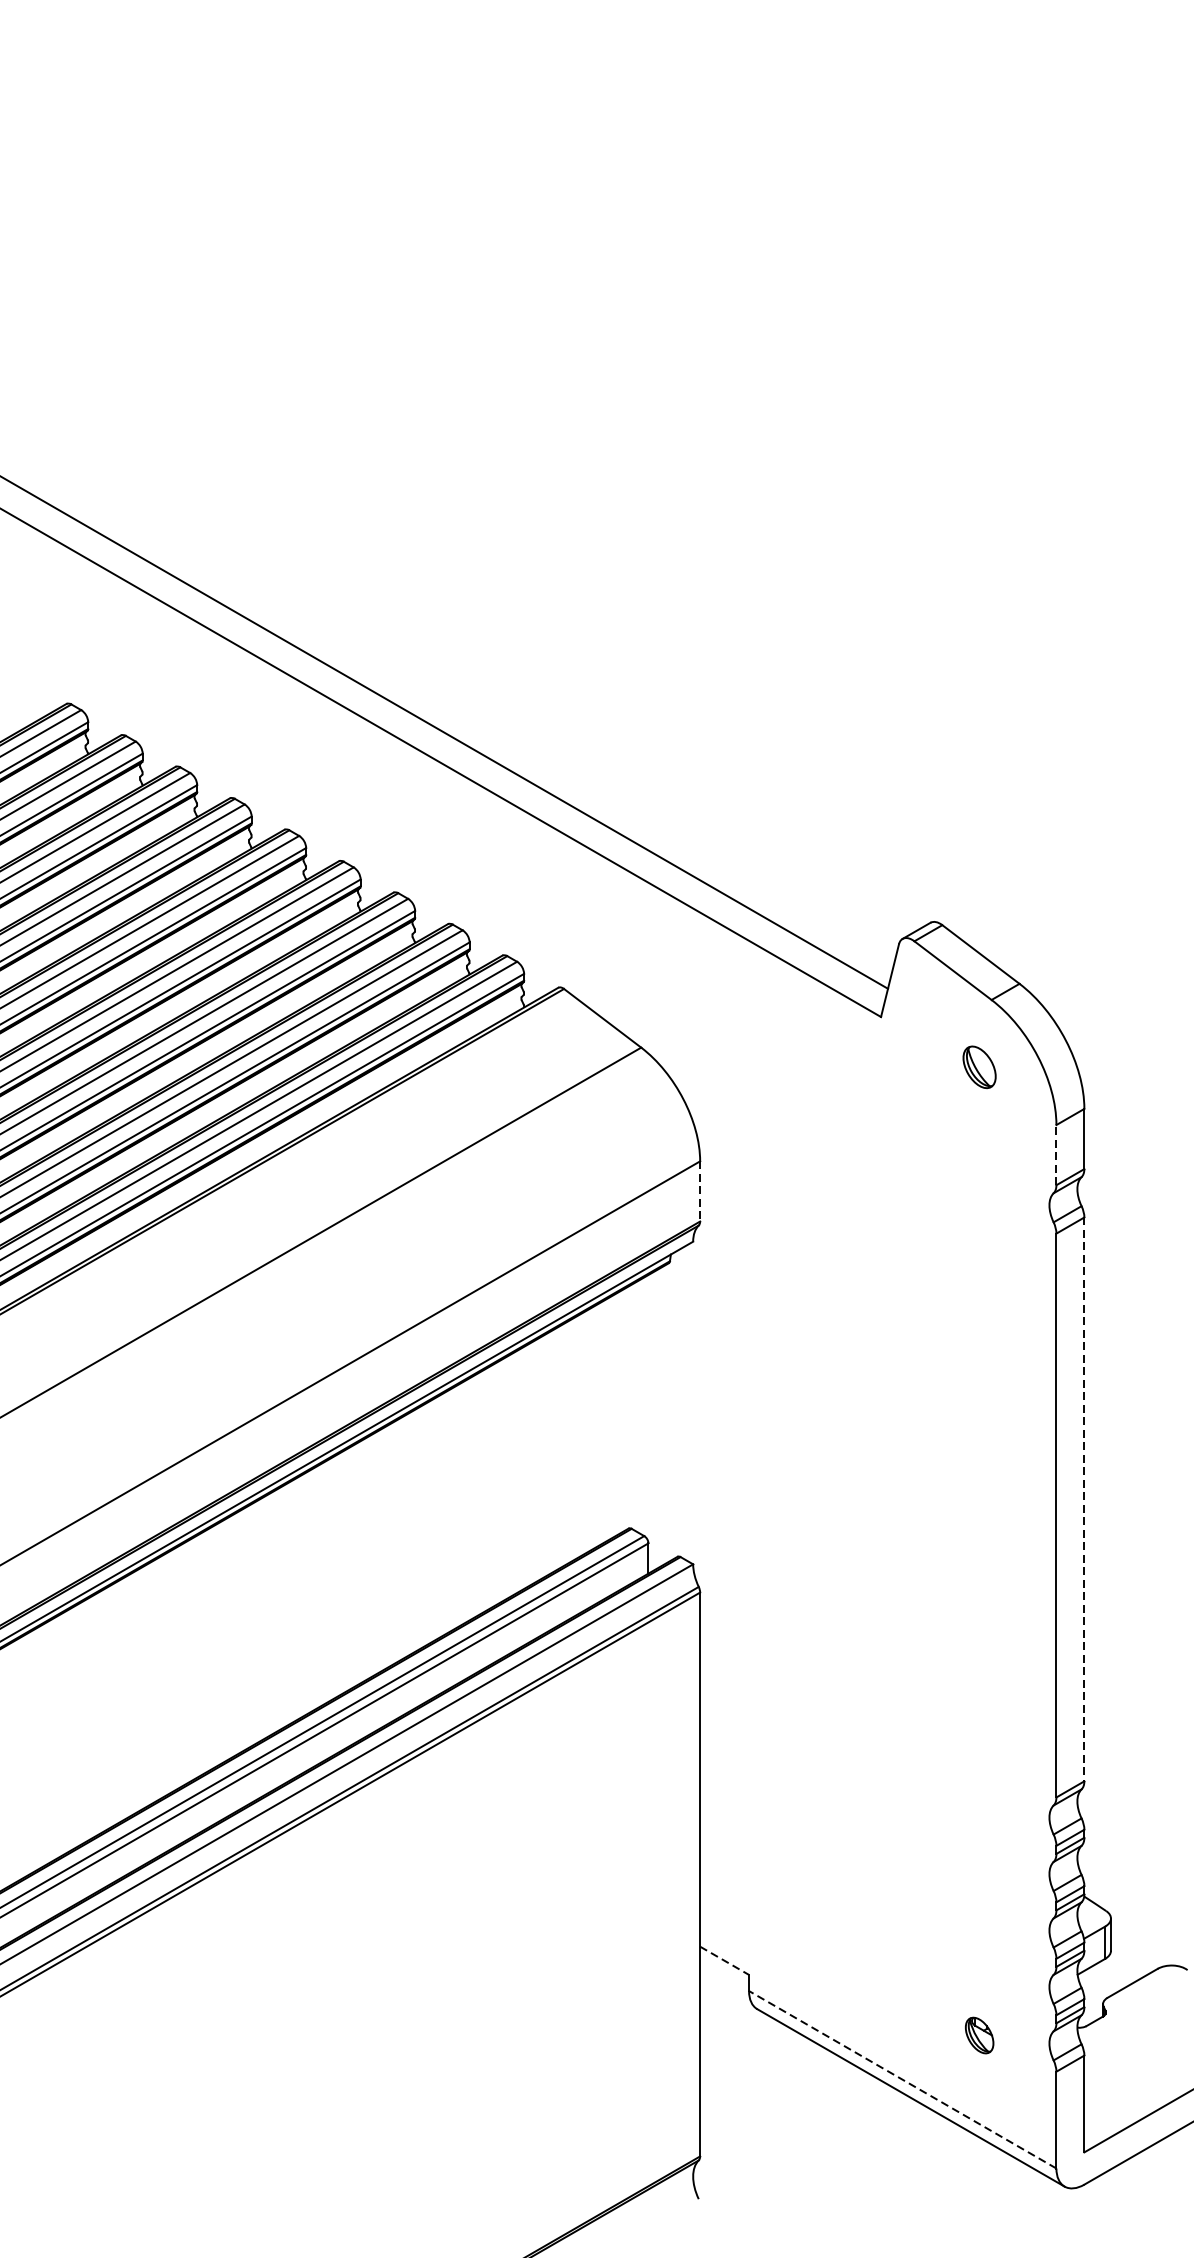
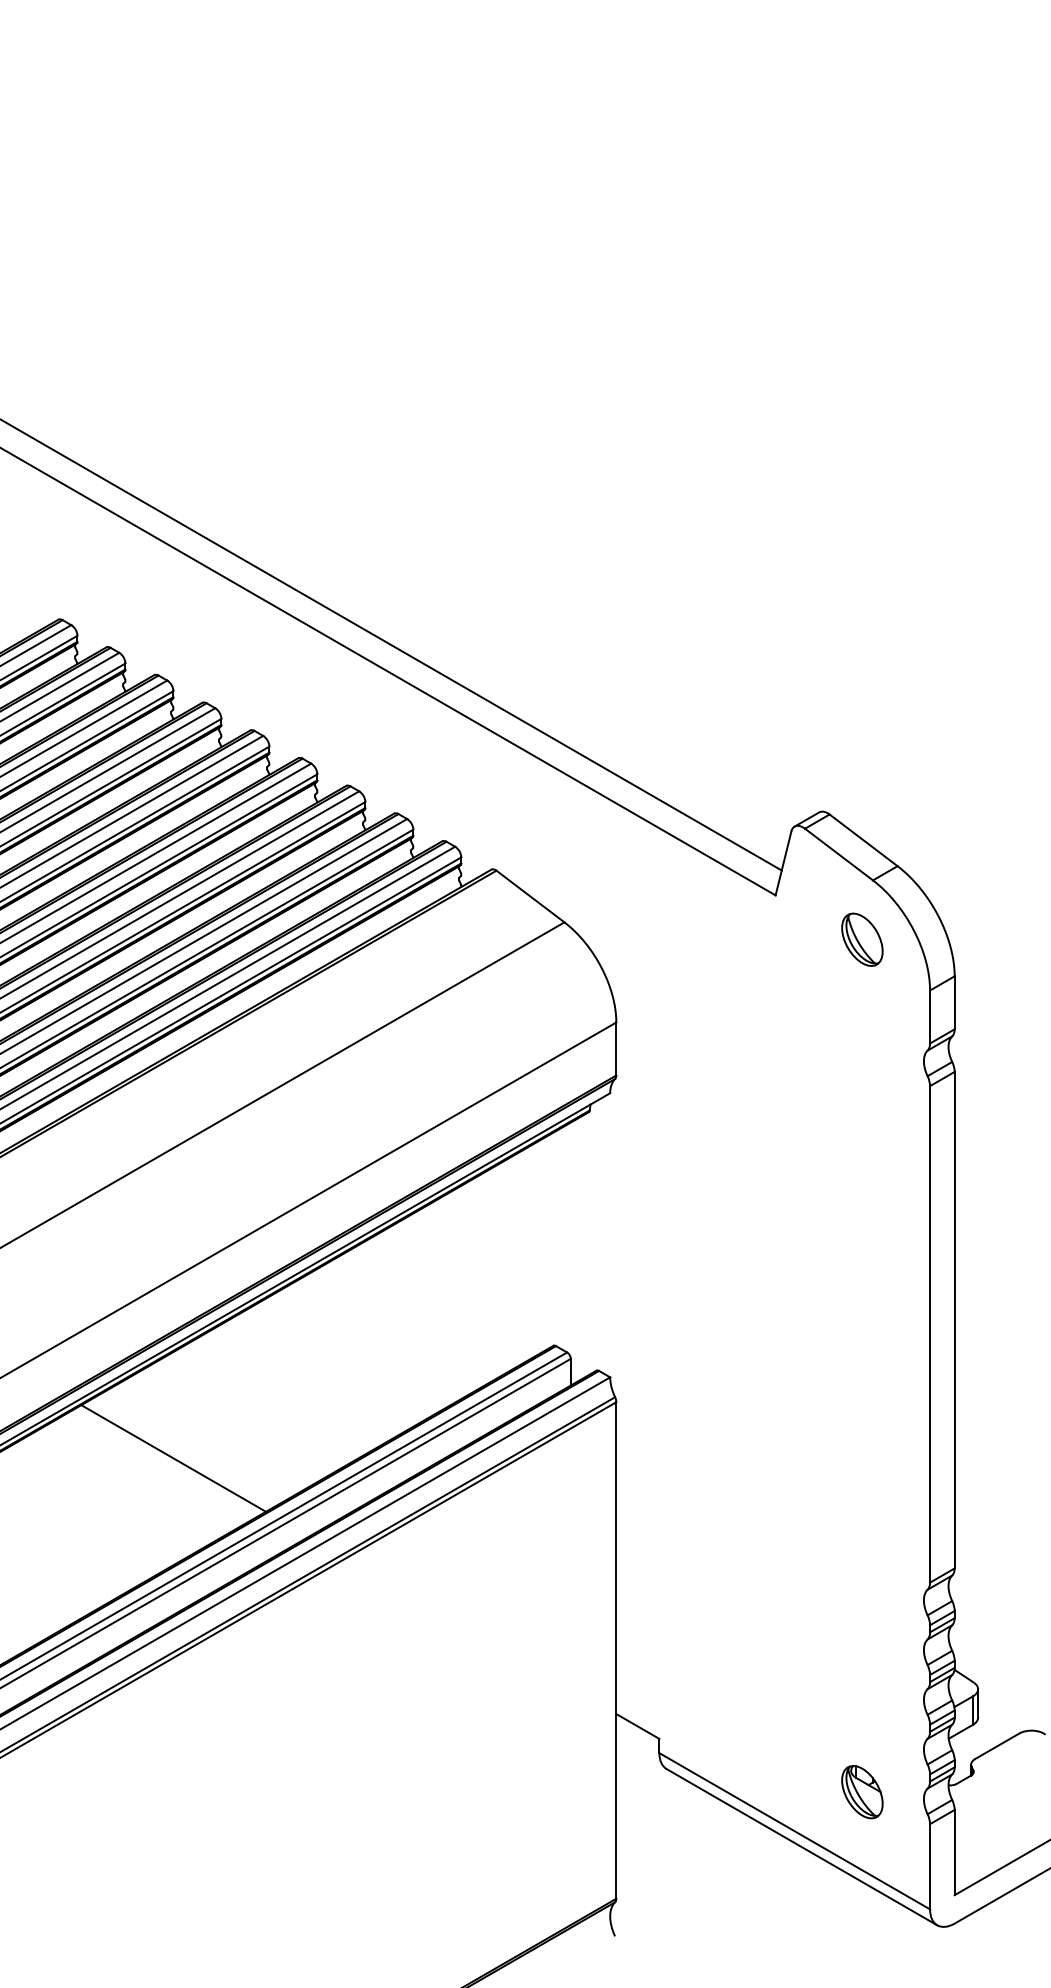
part: (979, 1067) -> (862, 939), size x1.43
line: (1056, 1154) -> (930, 1016), dashed -> solid
line: (700, 1192) -> (616, 1049), dashed -> solid
line: (1084, 1499) -> (954, 1320), dashed -> solid
line: (197, 1656) -> (173, 1458), added
line: (724, 1960) -> (637, 1726), dashed -> solid
part: (979, 2035) -> (862, 1792), size x1.67
line: (902, 2080) -> (794, 1831), dashed -> solid

